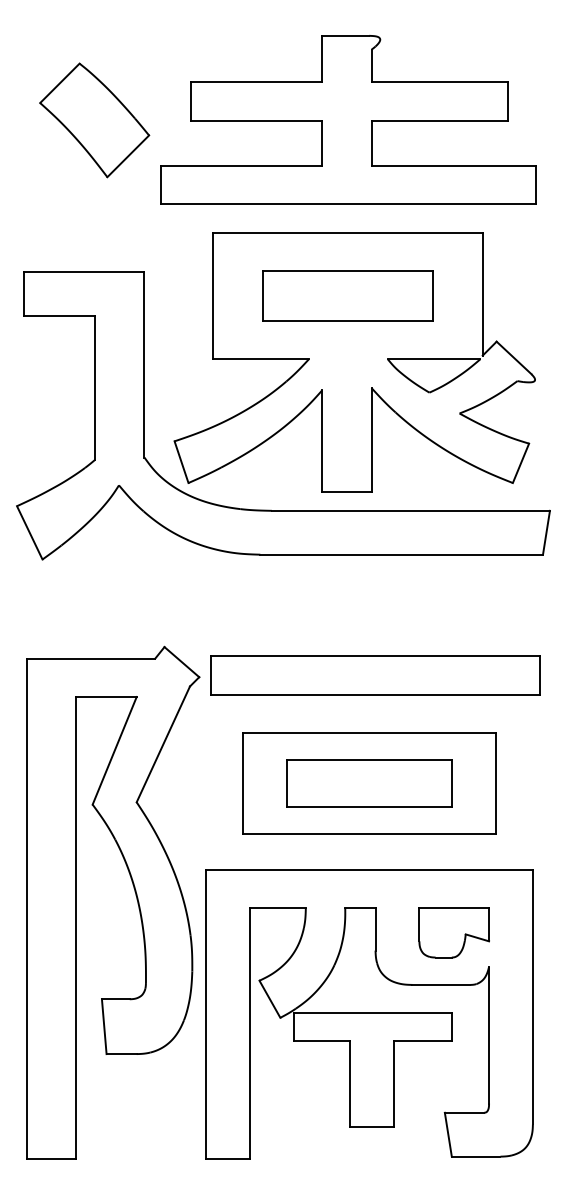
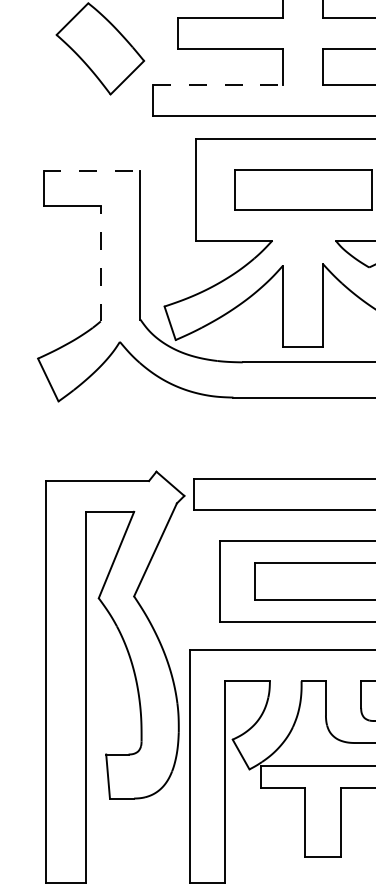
line: (241, 165) -> (218, 85), solid -> dashed
line: (84, 272) -> (92, 171), solid -> dashed
line: (95, 387) -> (101, 263), solid -> dashed

